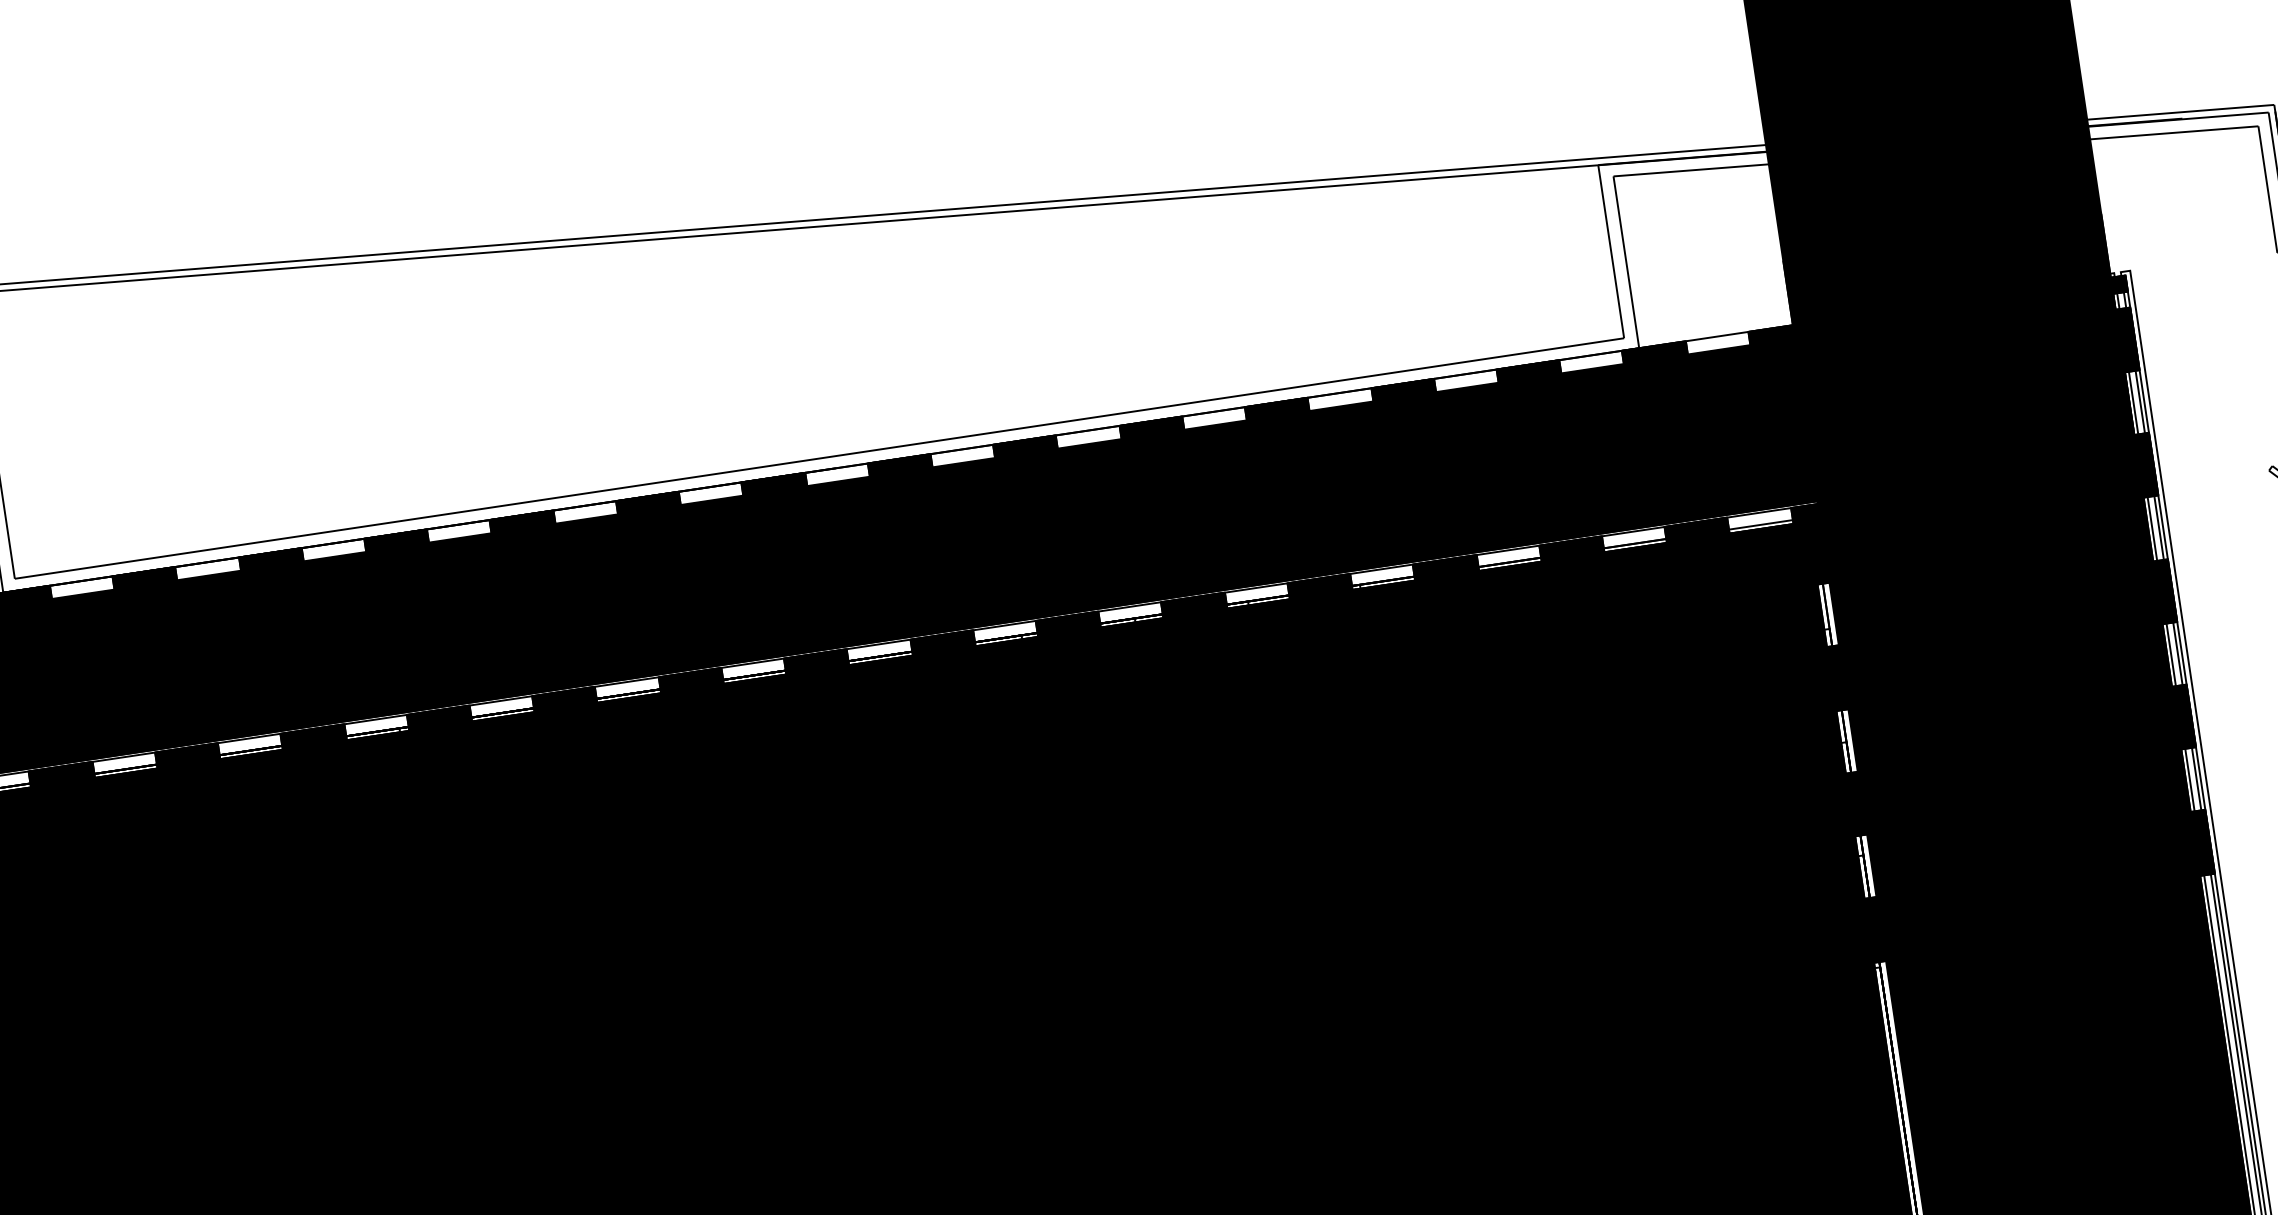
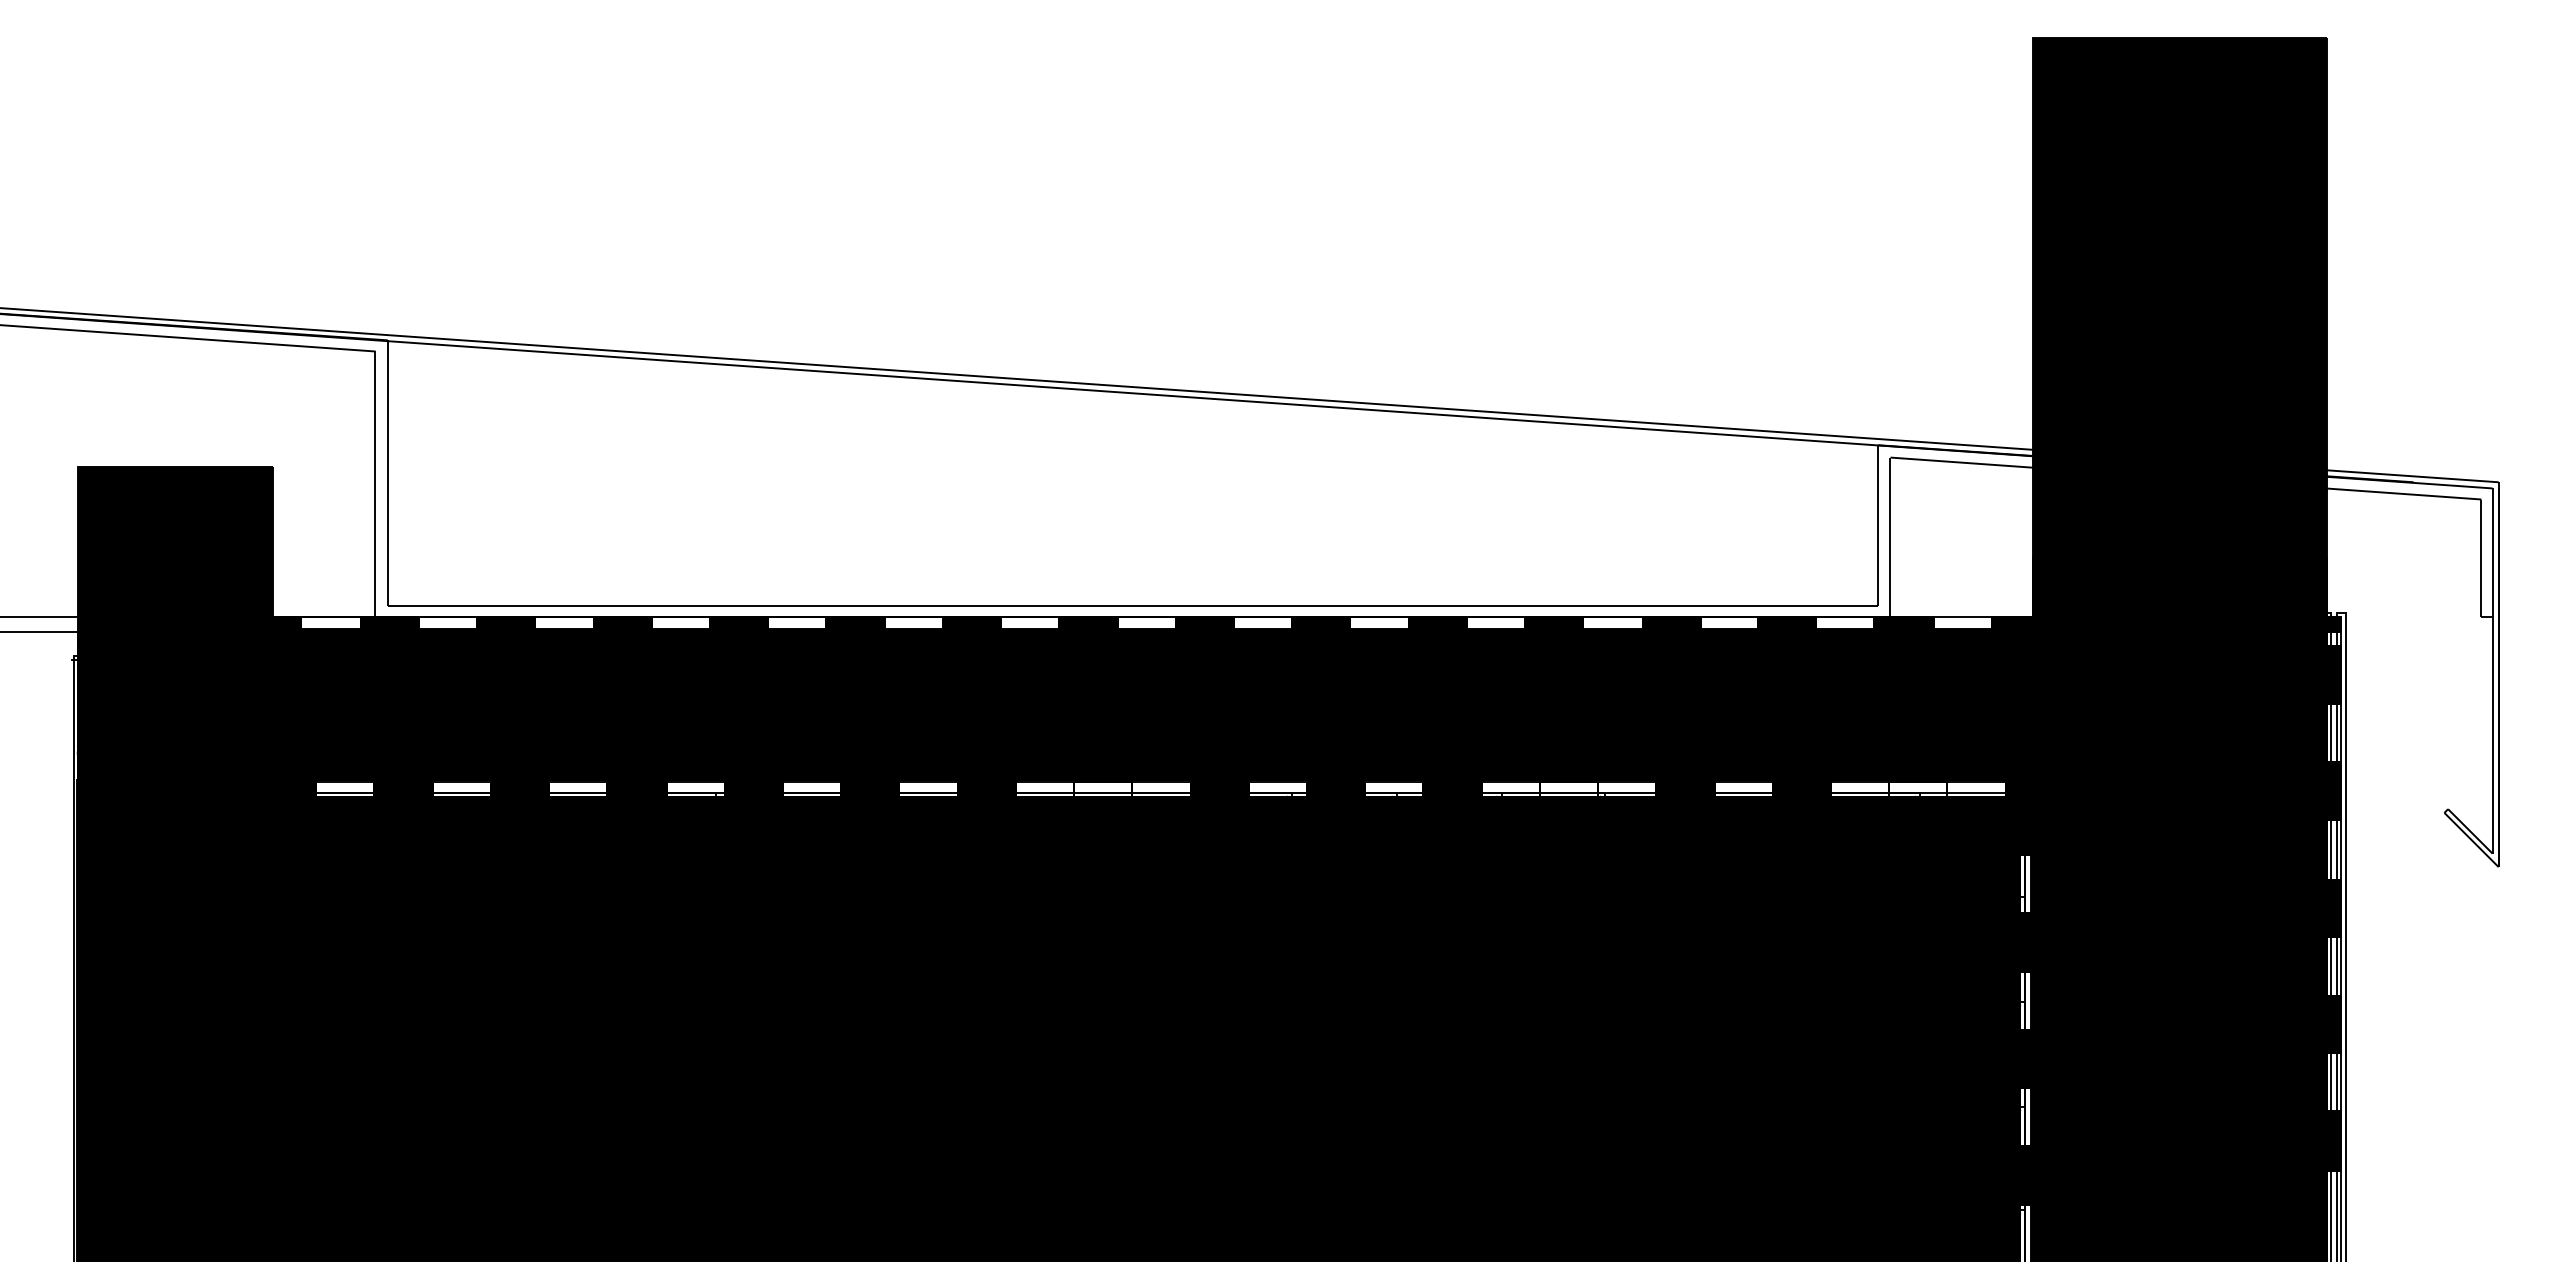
fill: (1697, 530) -> (1918, 789), removed
fill: (1320, 586) -> (1569, 789), removed
fill: (816, 661) -> (1102, 789), removed

